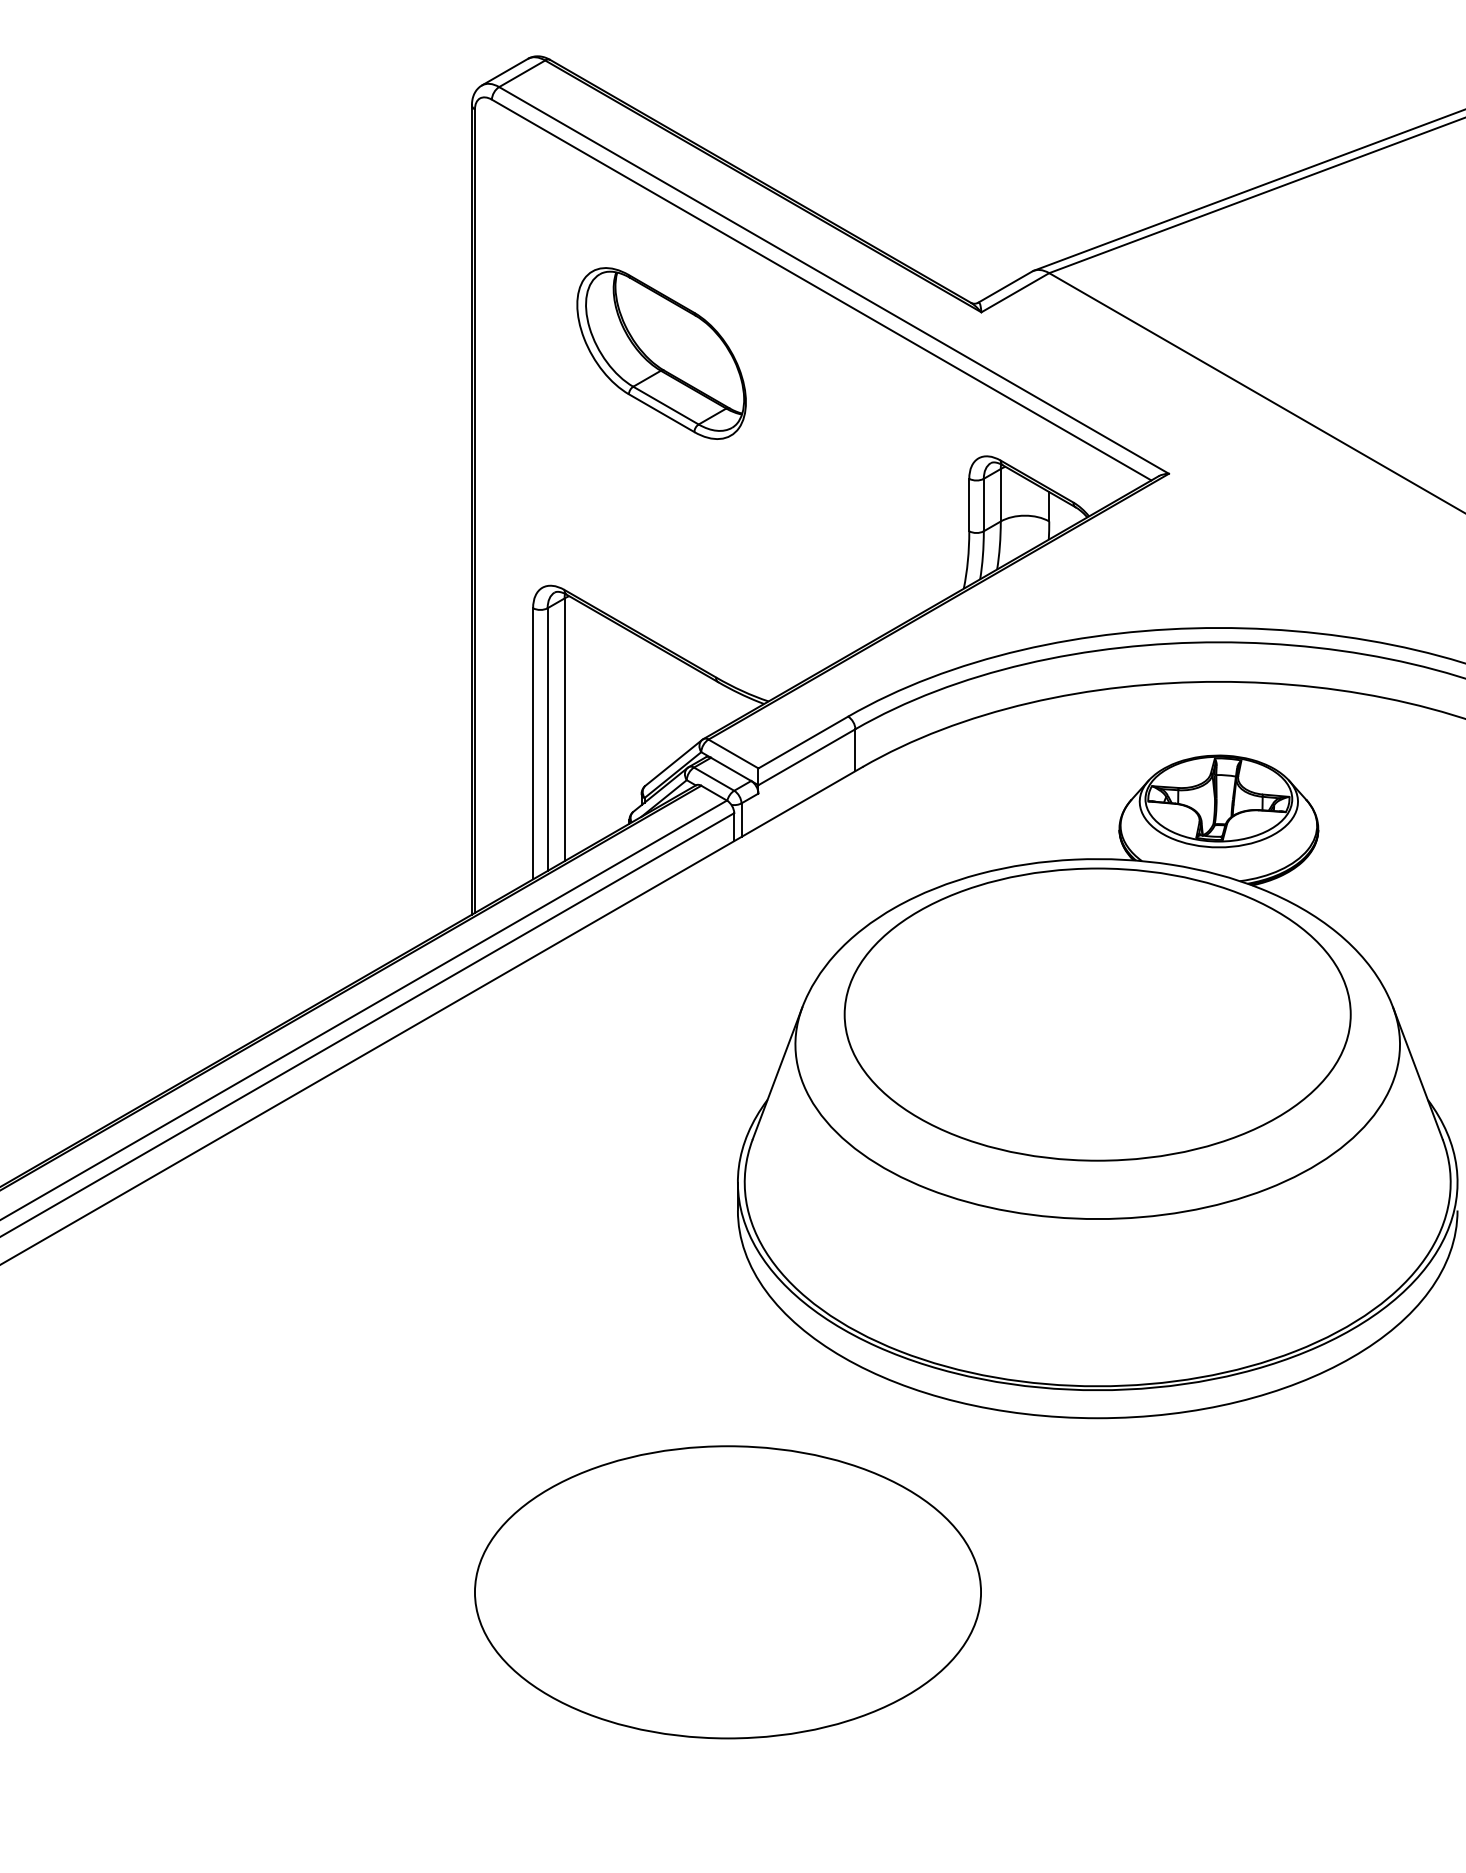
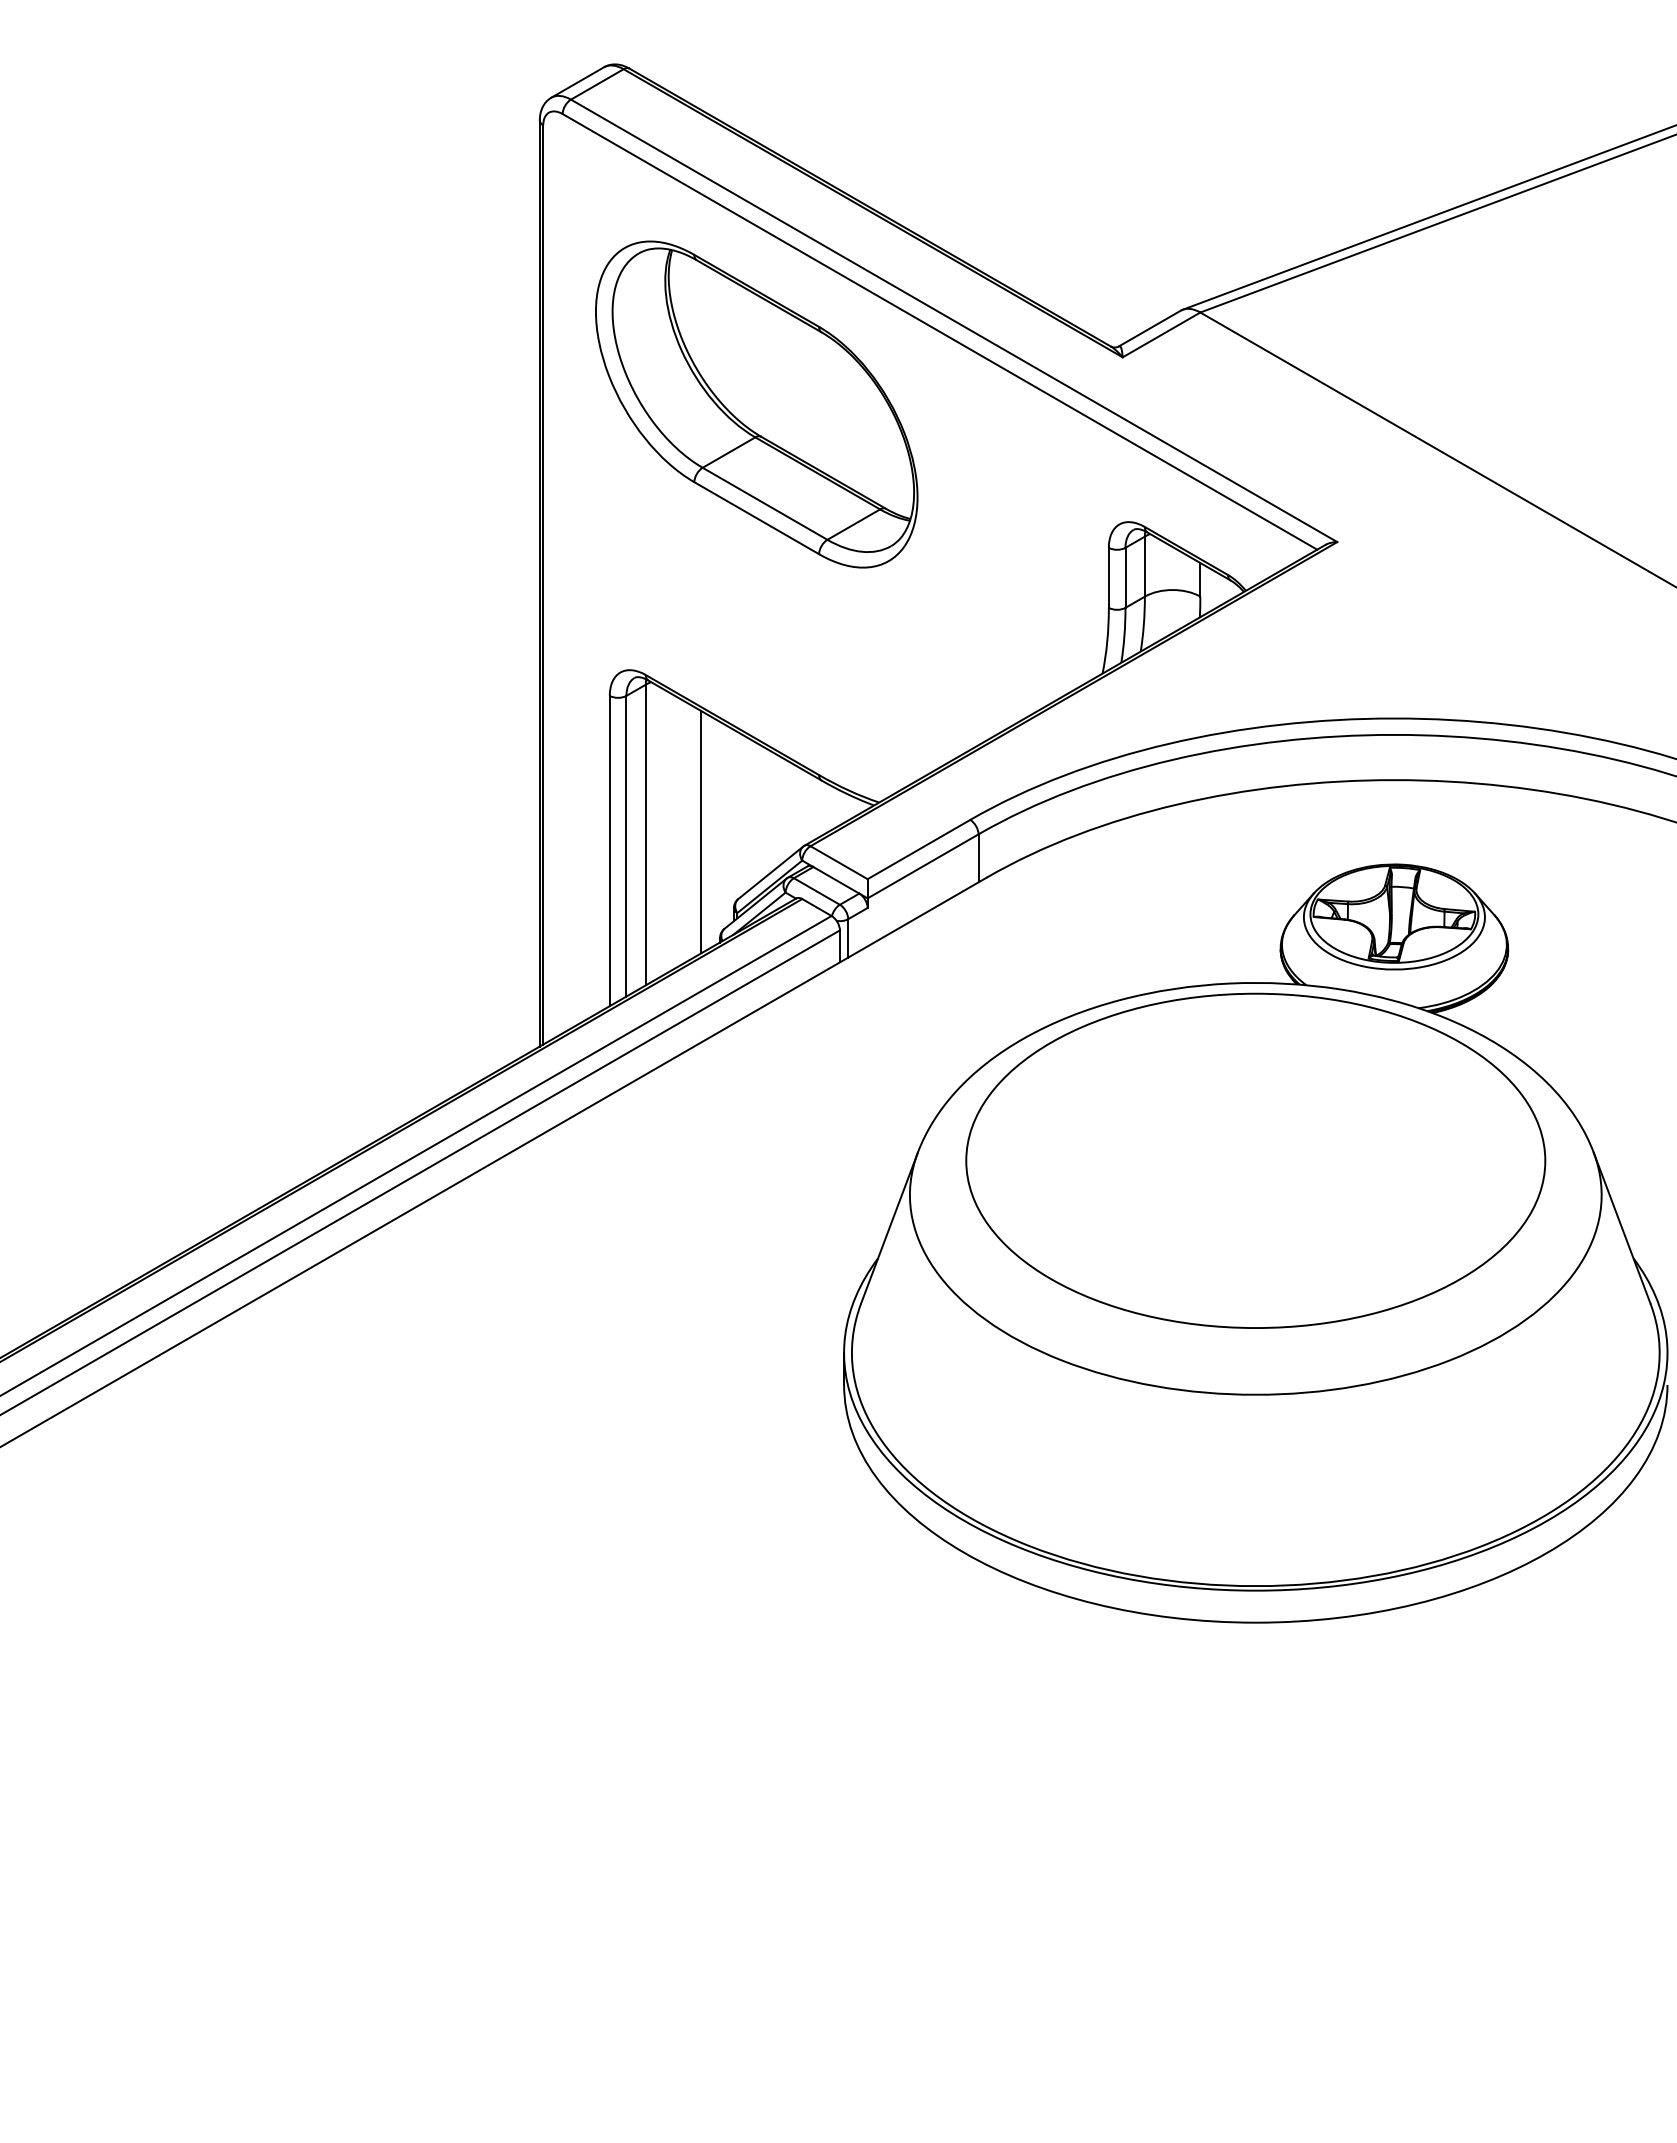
part: (661, 353) -> (756, 404), size x1.67
line: (613, 727) -> (701, 832), added
part: (727, 1592) -> (832, 1821), removed

